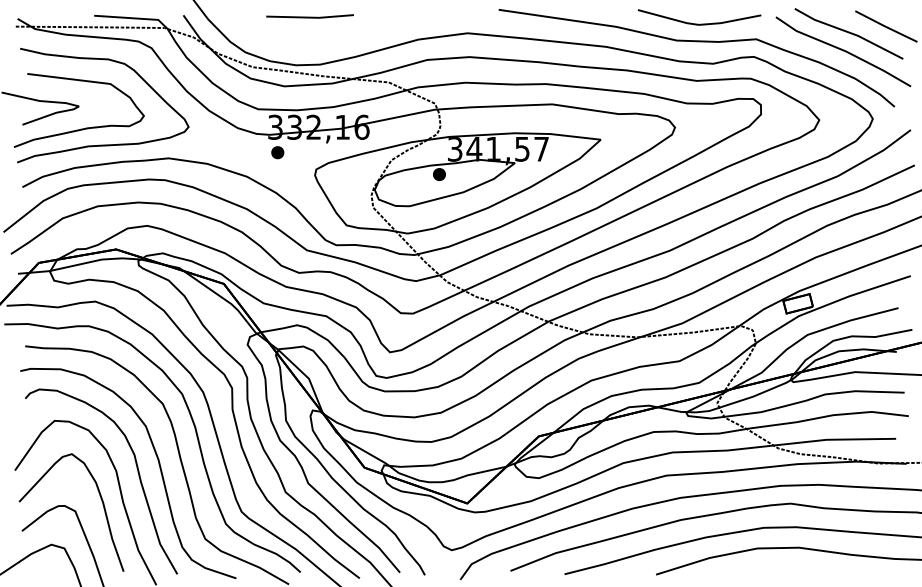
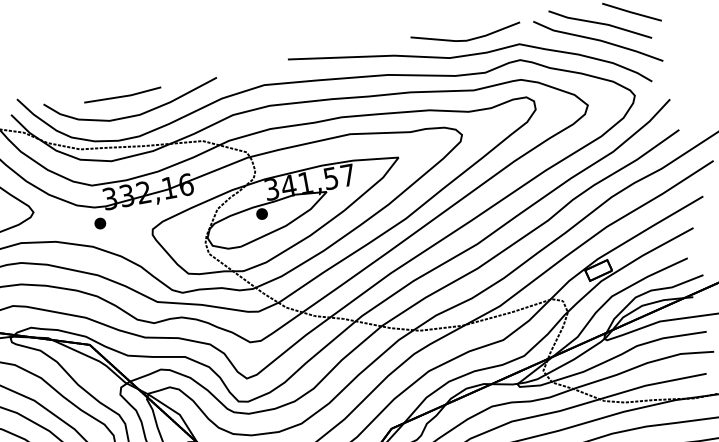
curve: (319, 40) -> (134, 115), added
part: (277, 152) -> (100, 223), moved

